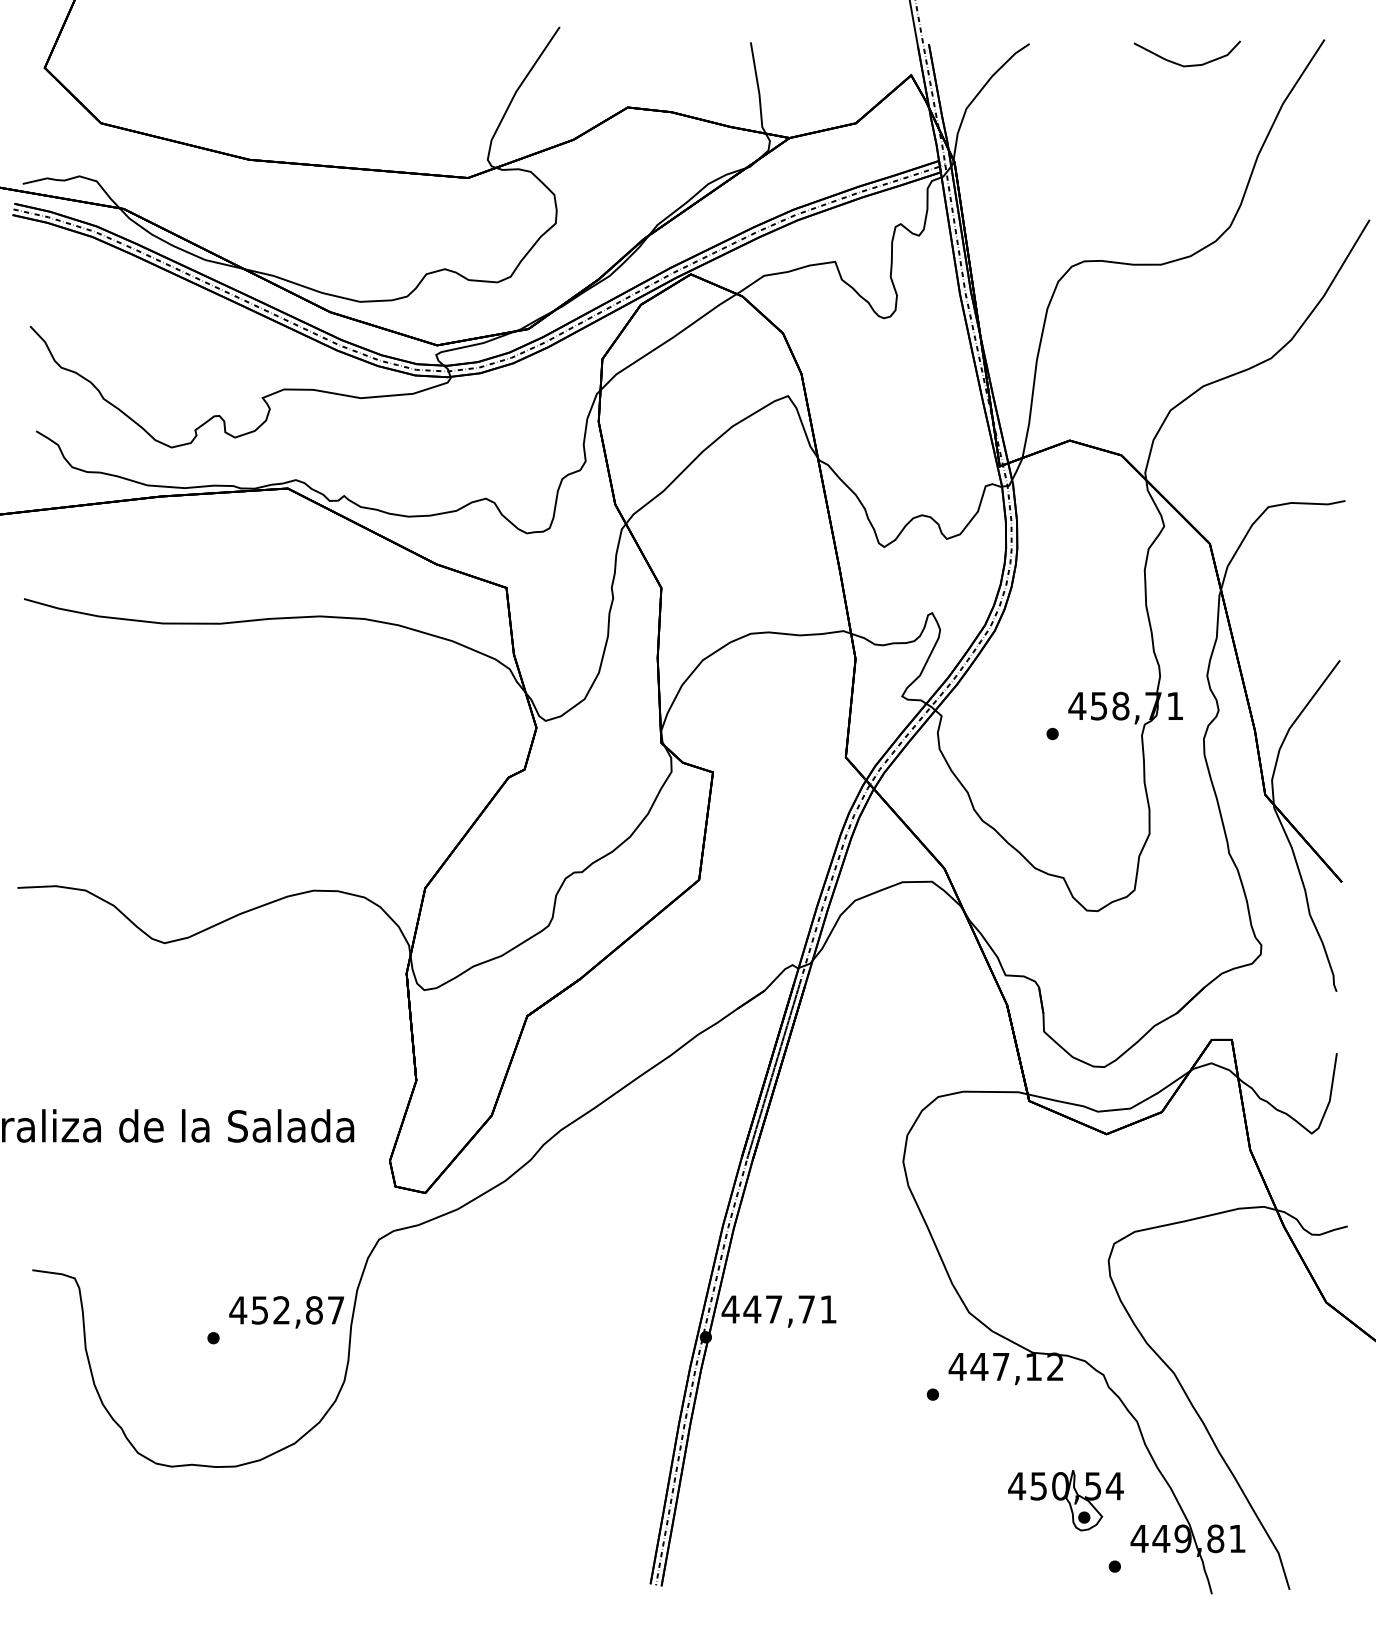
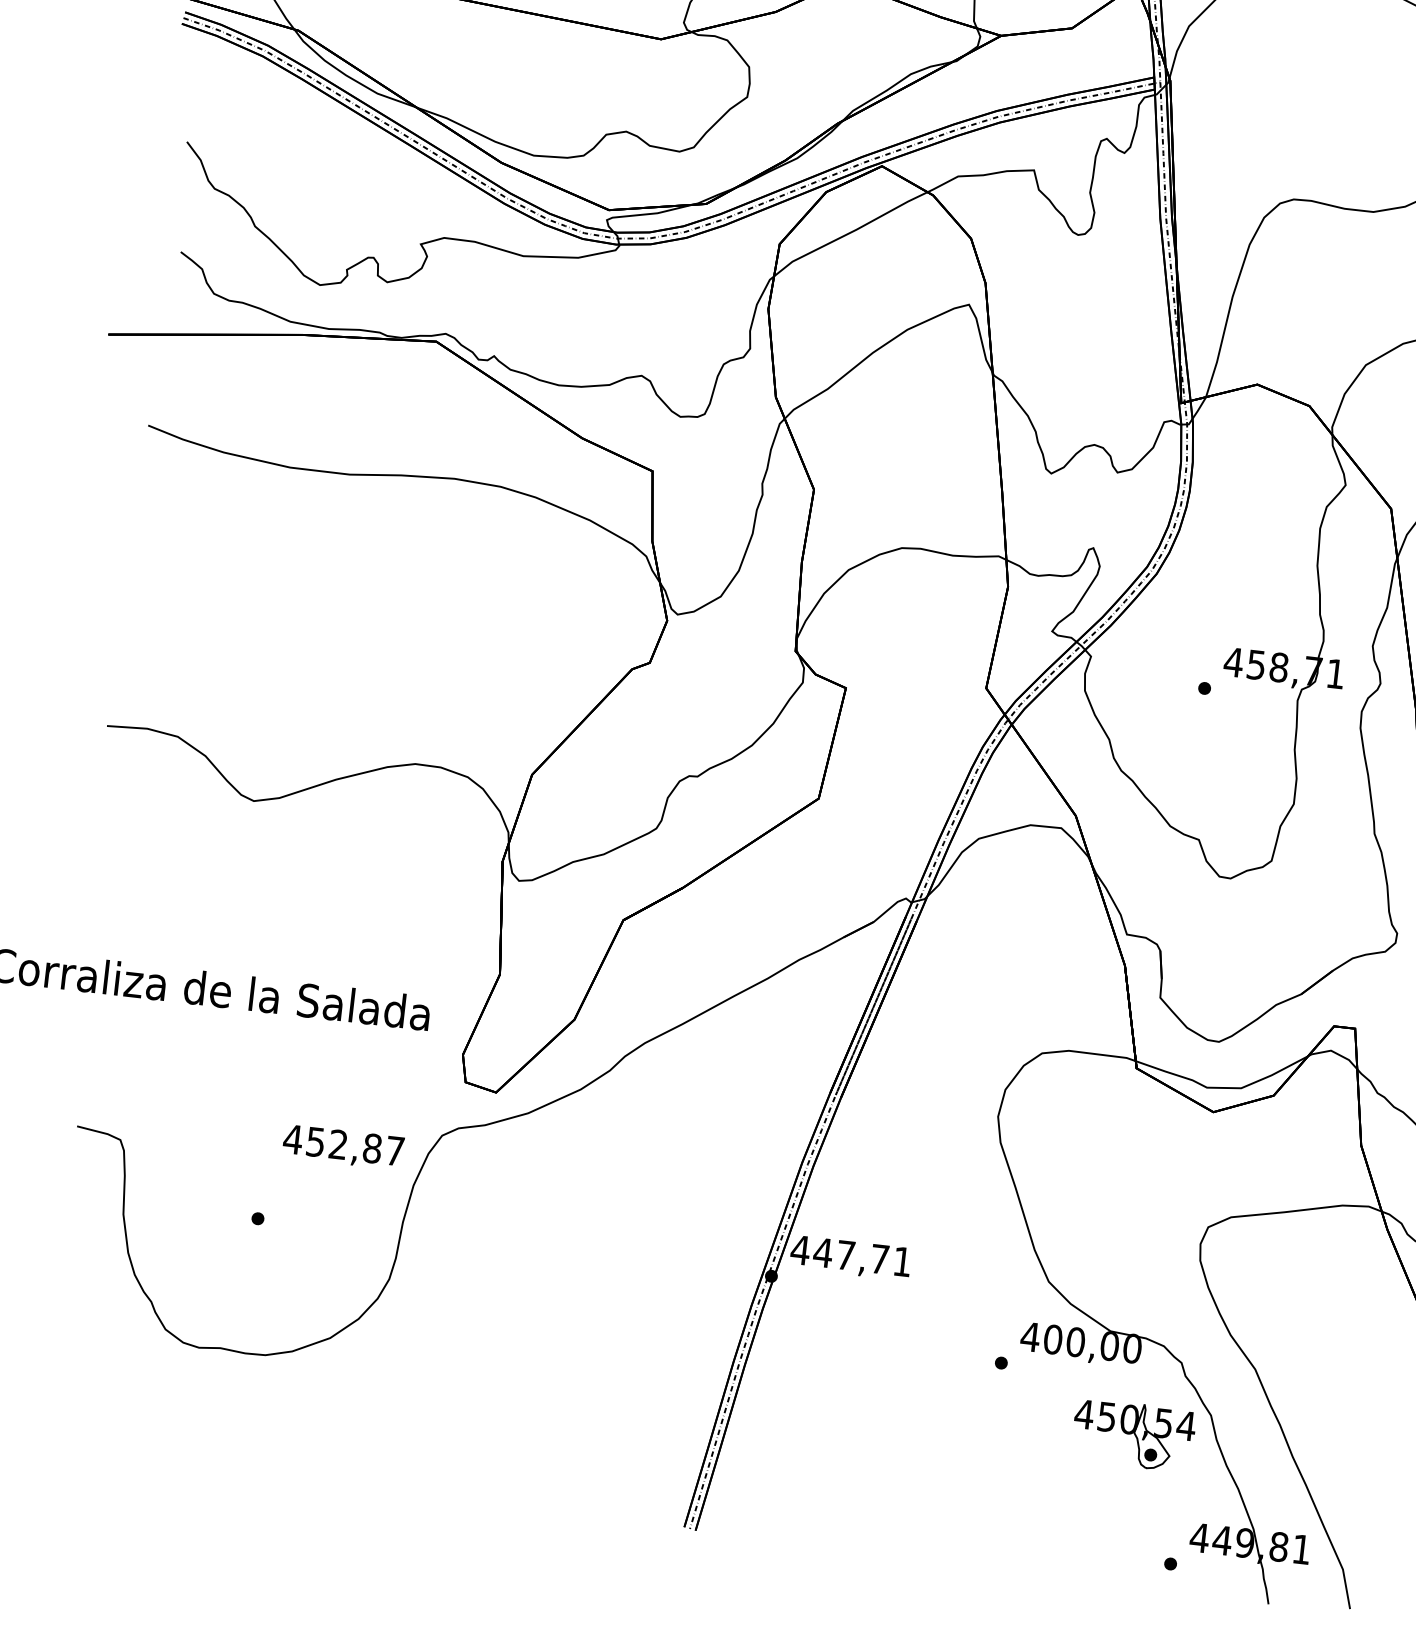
text: (286, 1312) -> (343, 1147), moved
text: (1017, 1366) -> (1092, 1343), 447,12 -> 400,00
part: (1065, 1500) -> (1133, 1434), moved

